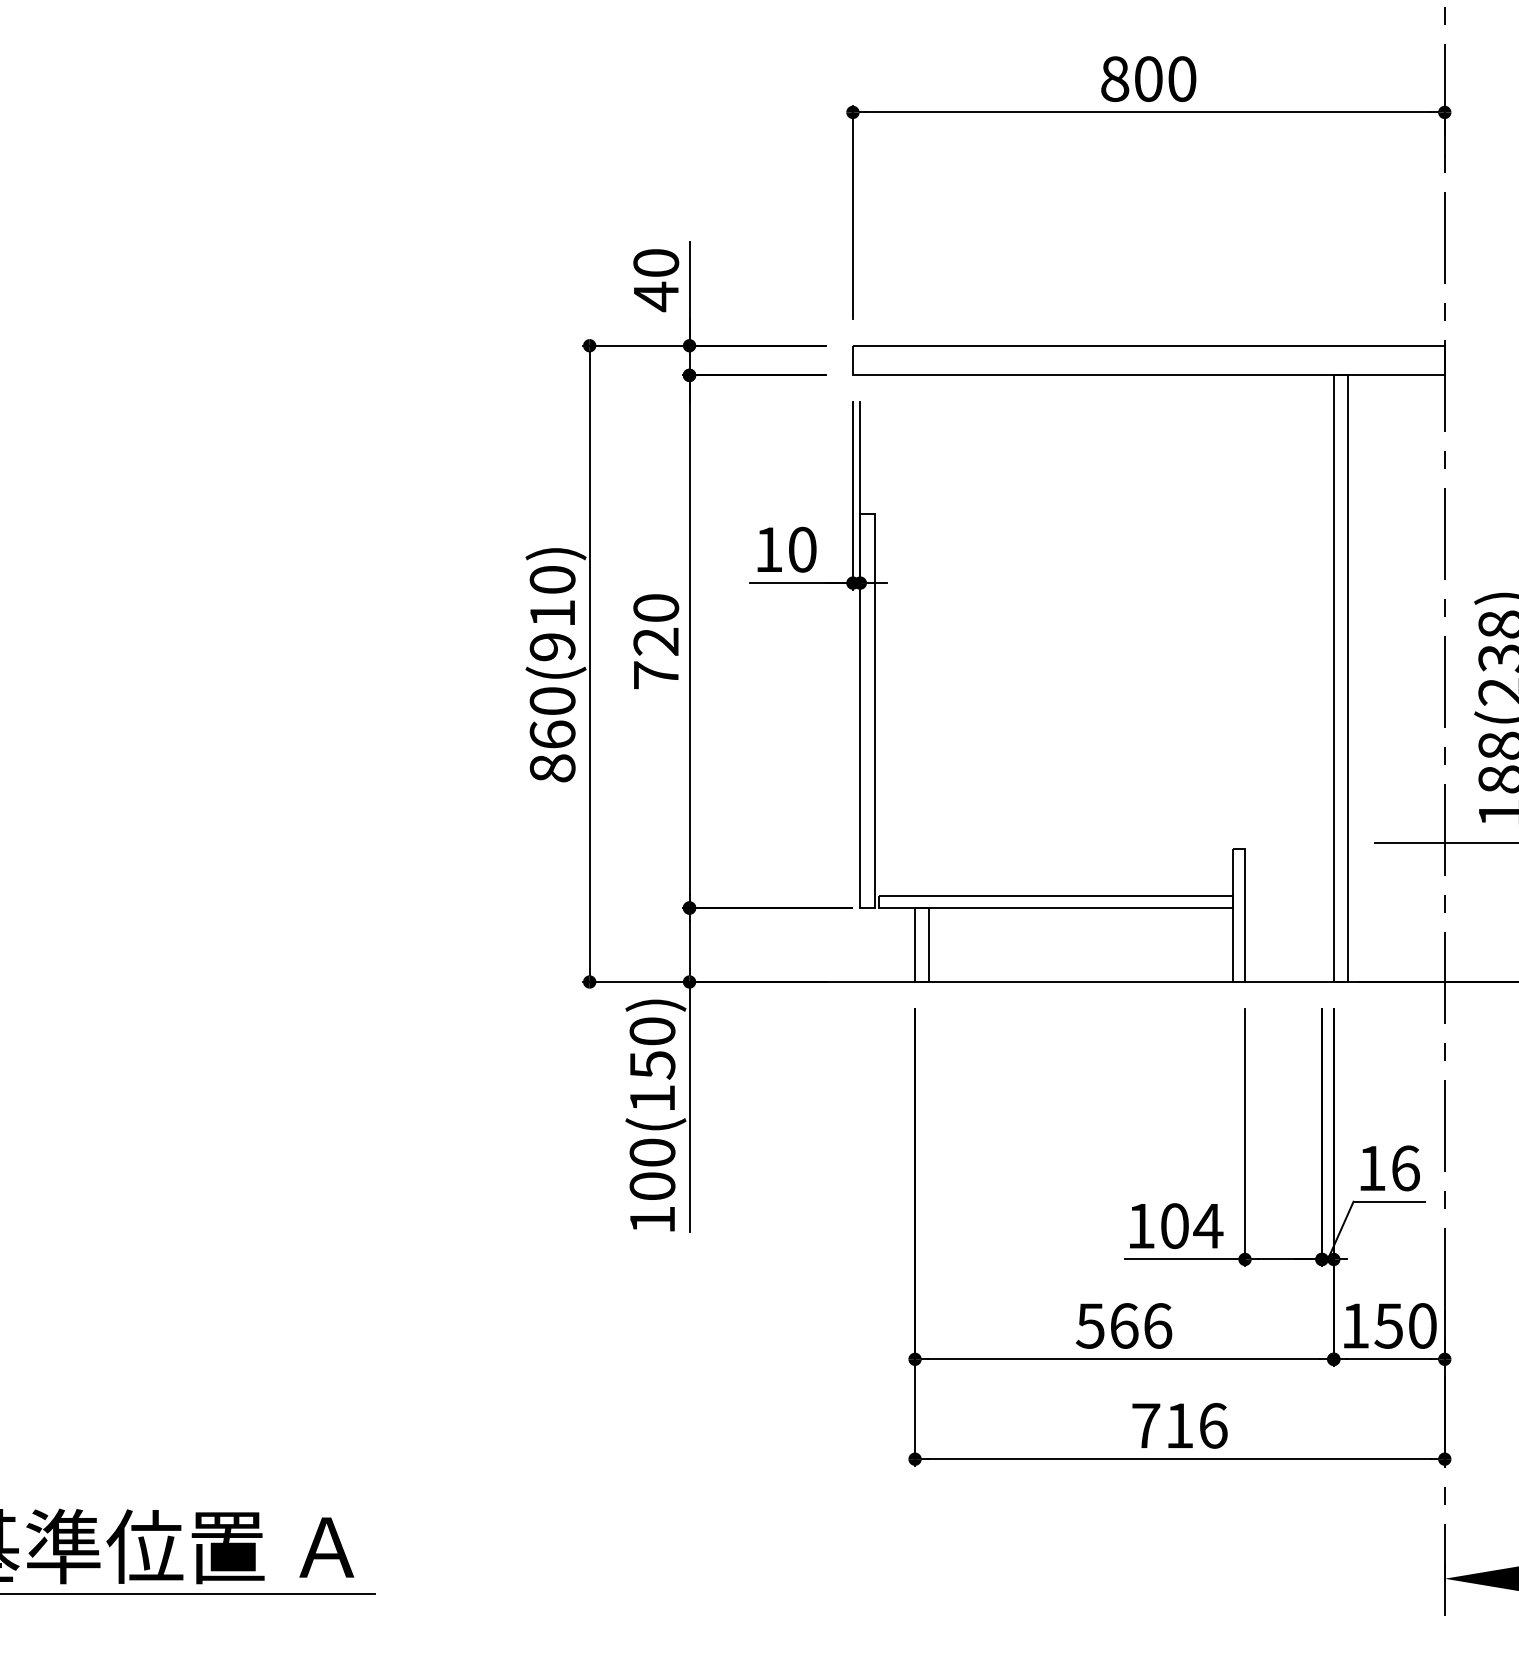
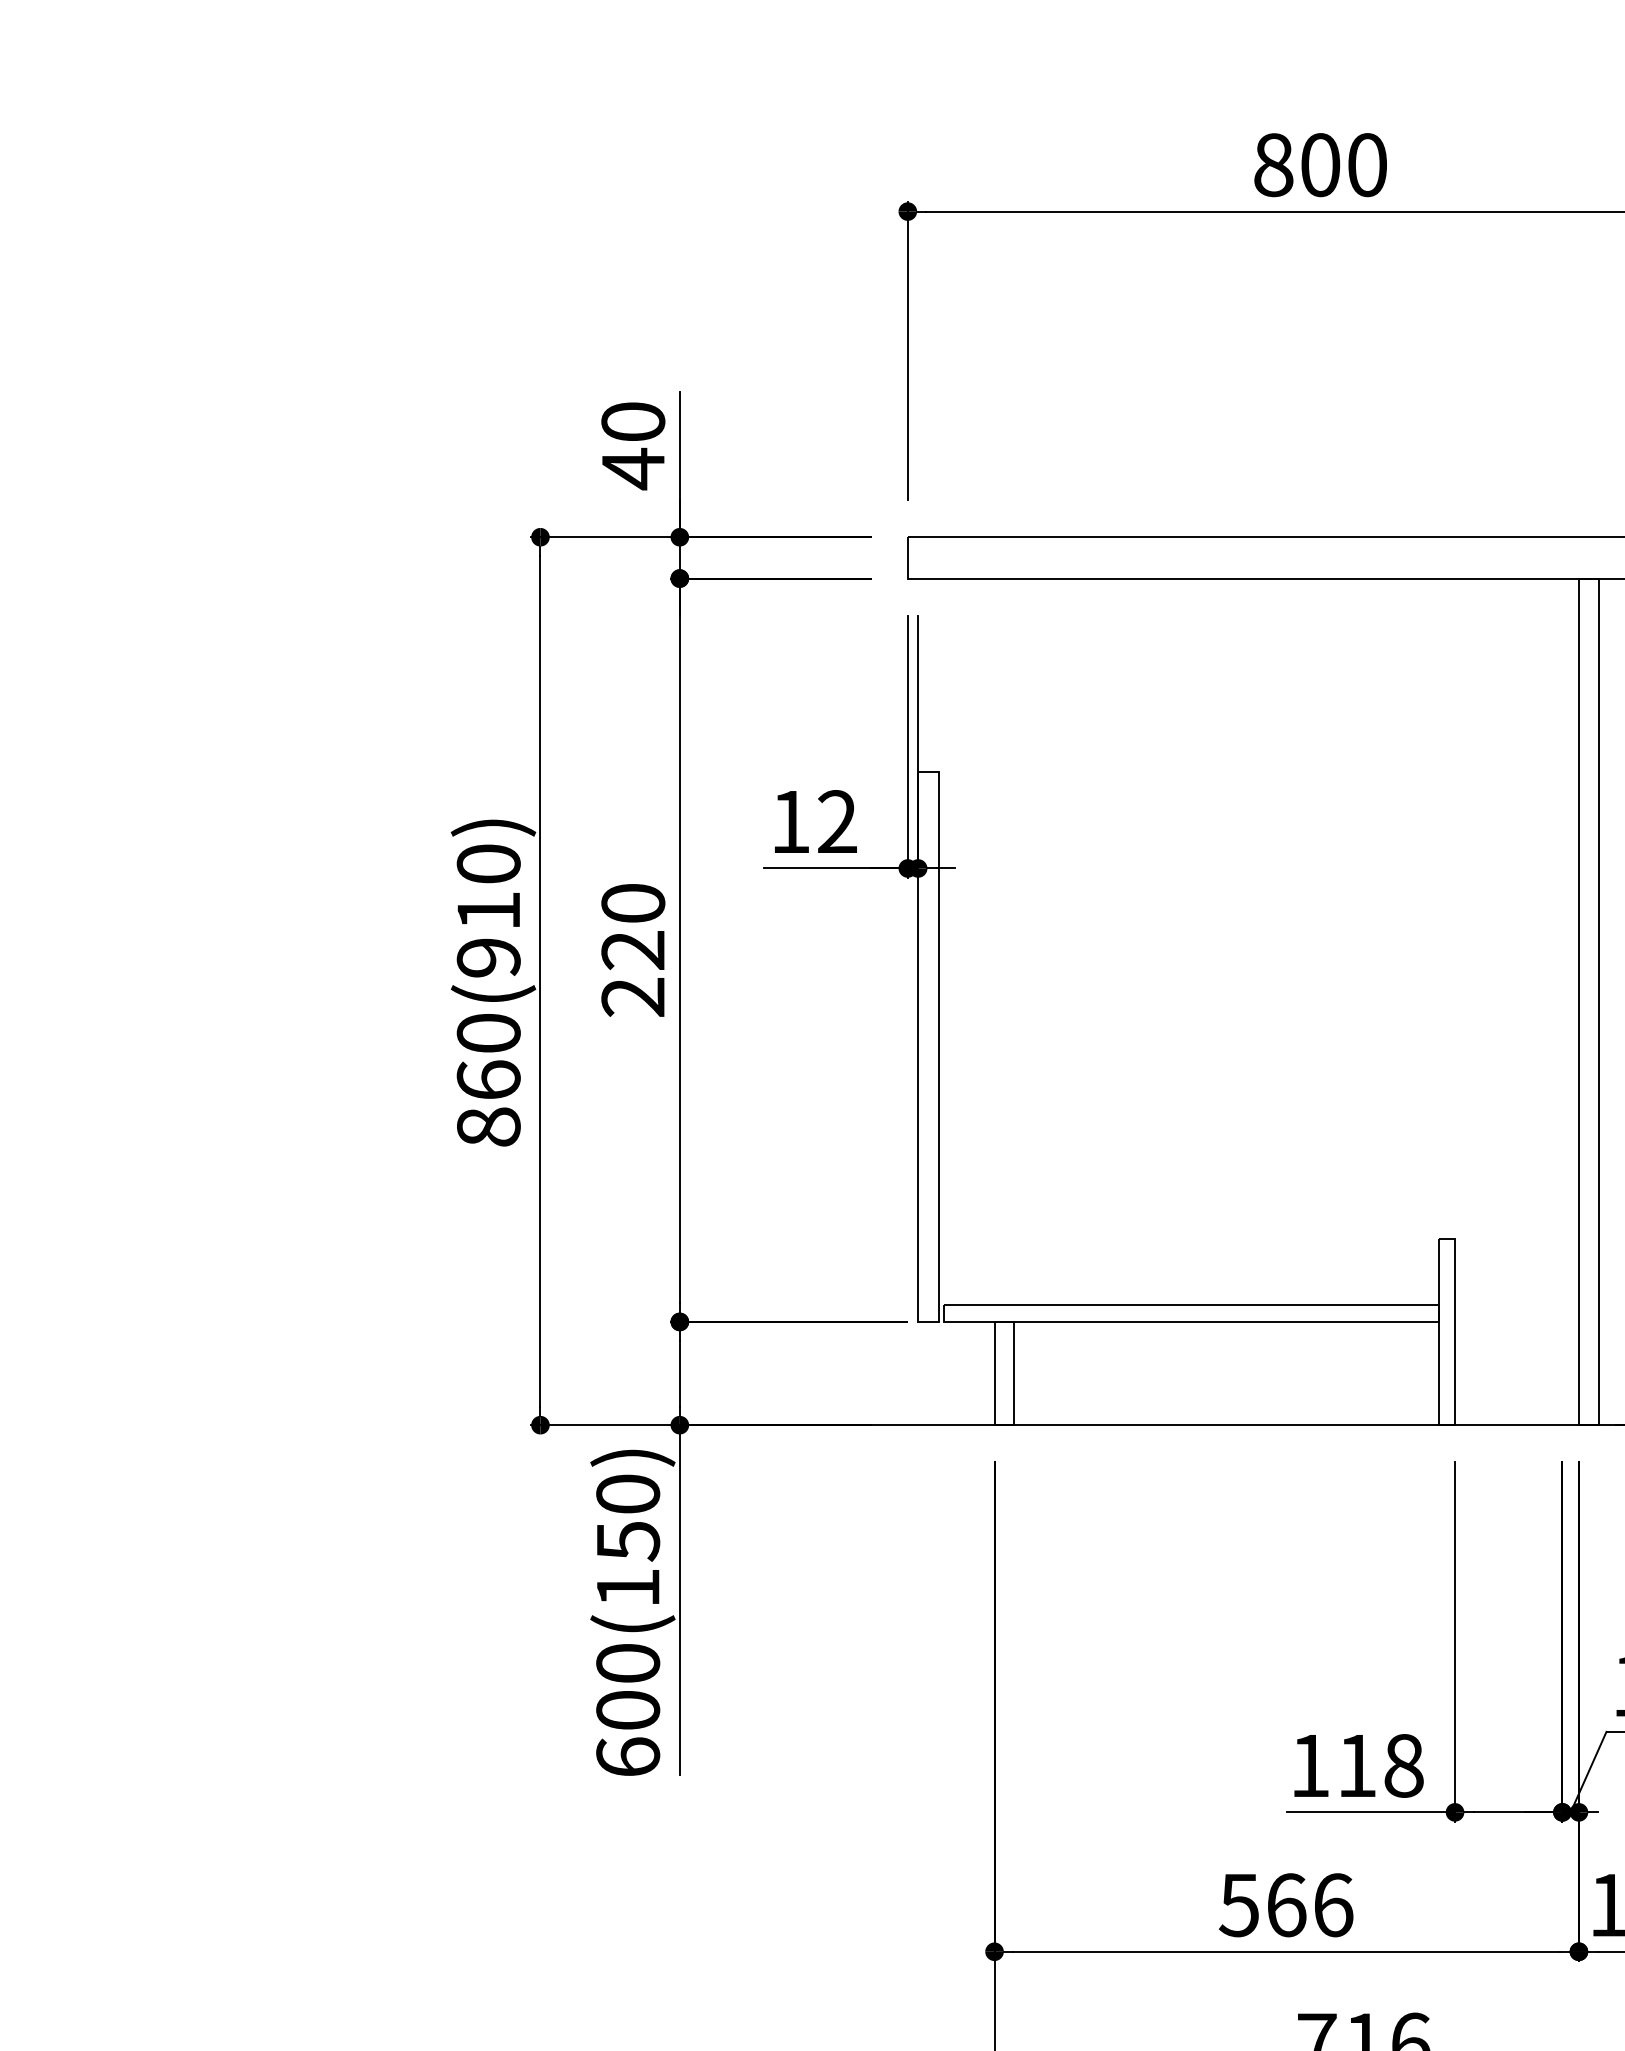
text: (802, 549) -> (837, 821), 10 -> 12
text: (655, 675) -> (632, 997), 720 -> 220
text: (652, 1219) -> (628, 1756), 100(150) -> 600(150)
text: (1192, 1226) -> (1381, 1766), 104 -> 118

